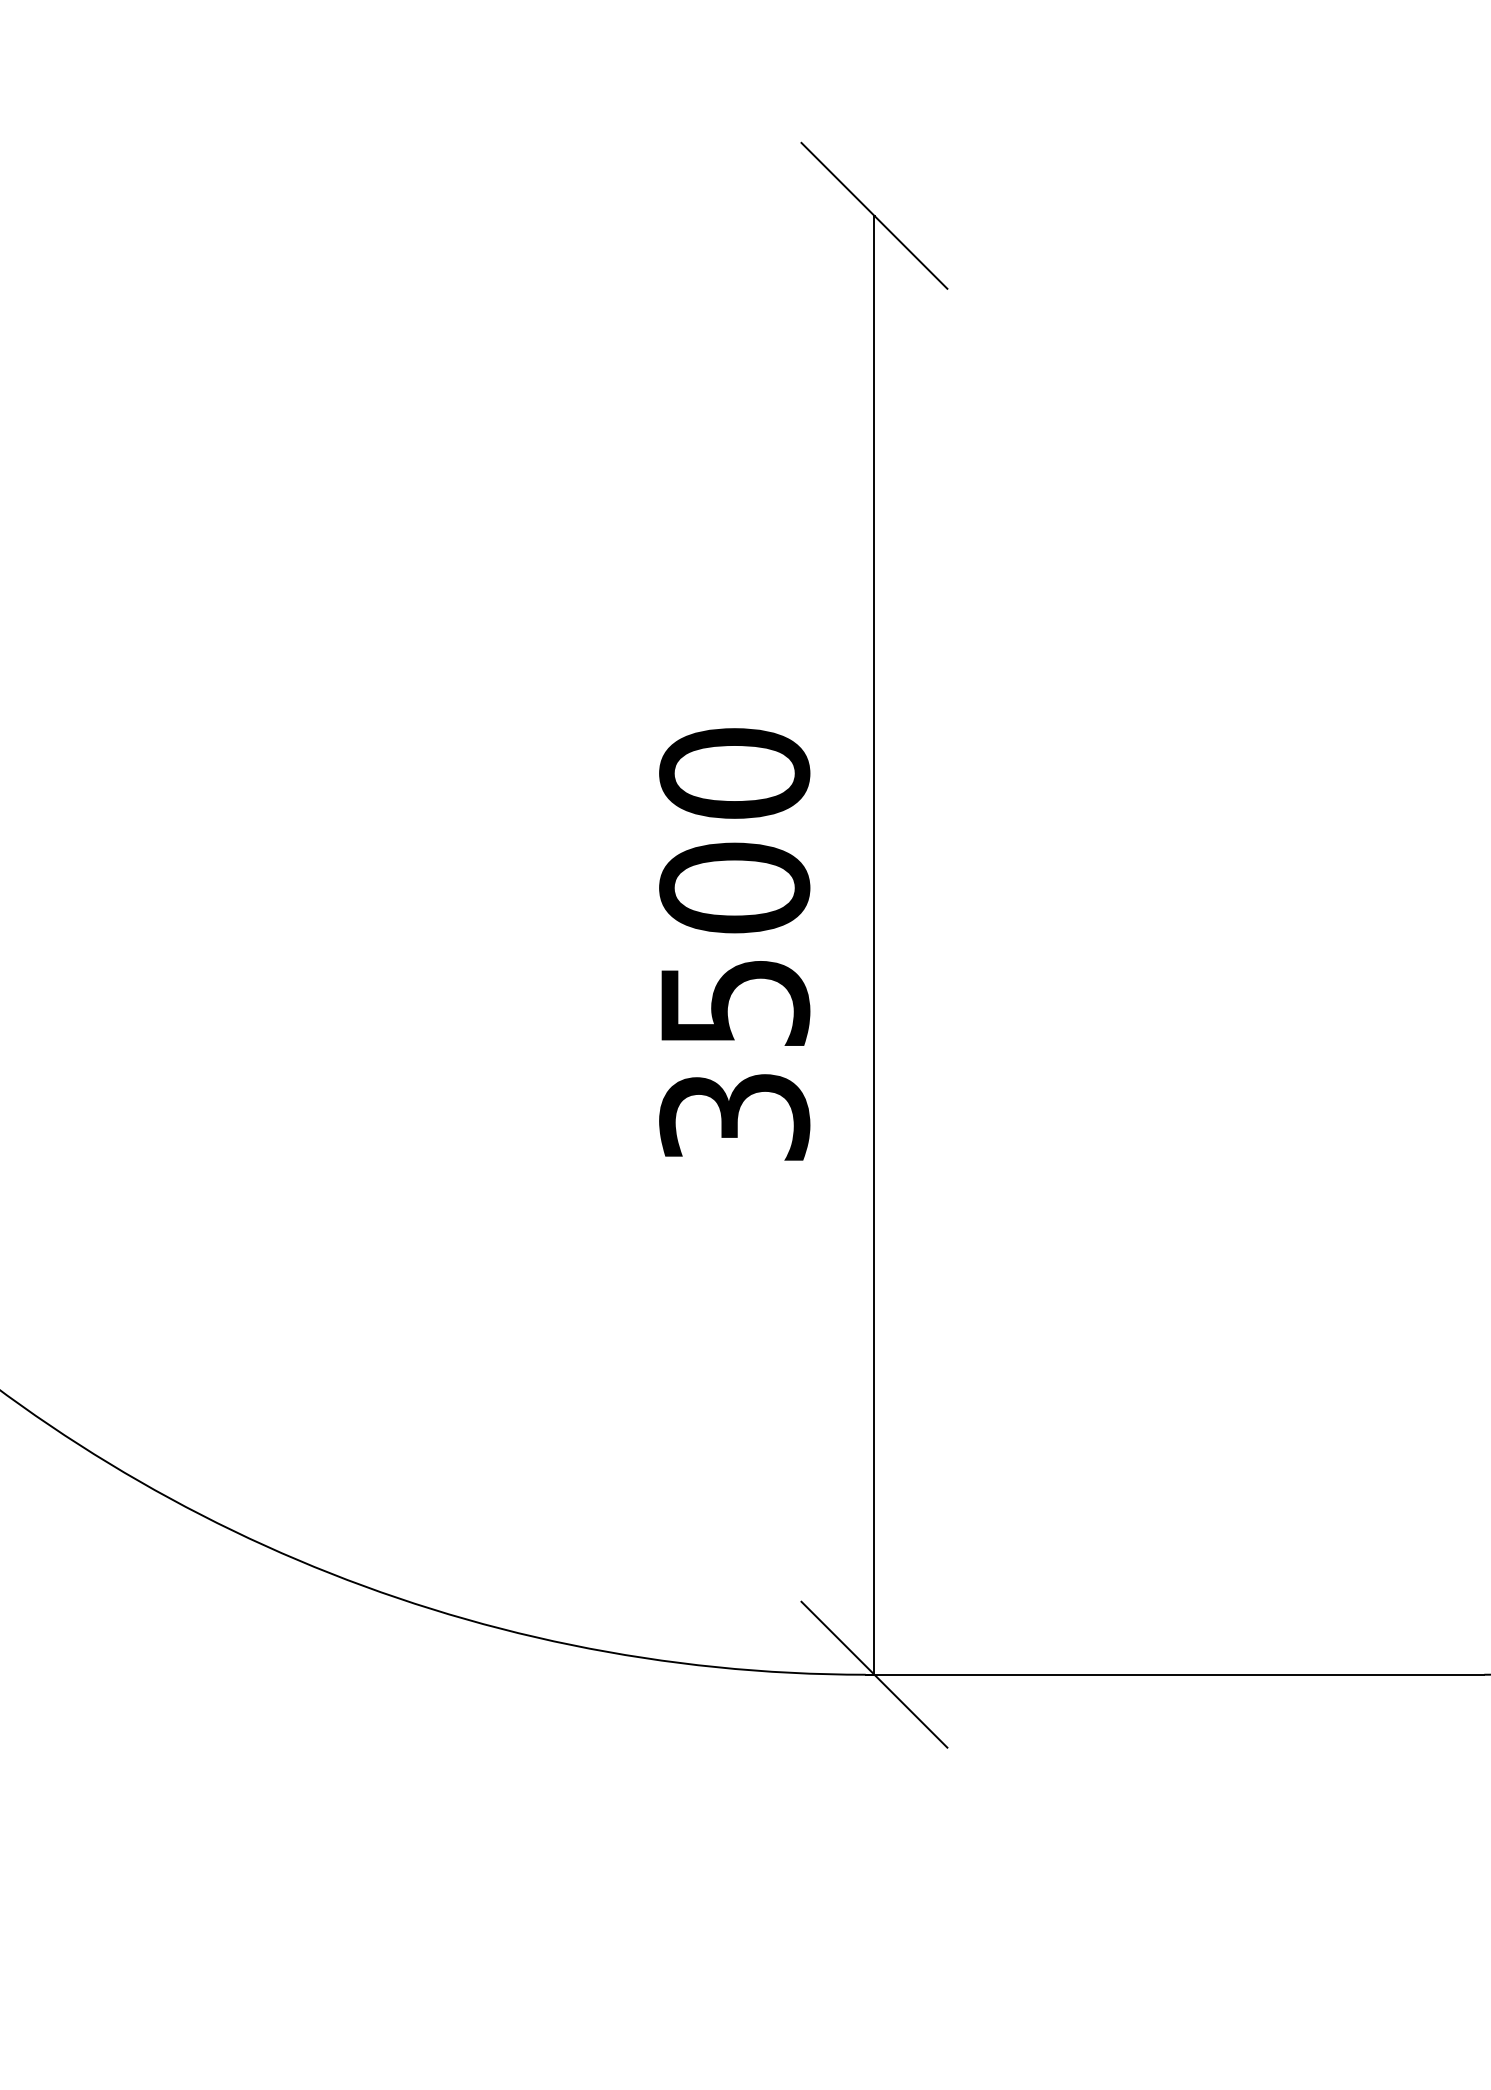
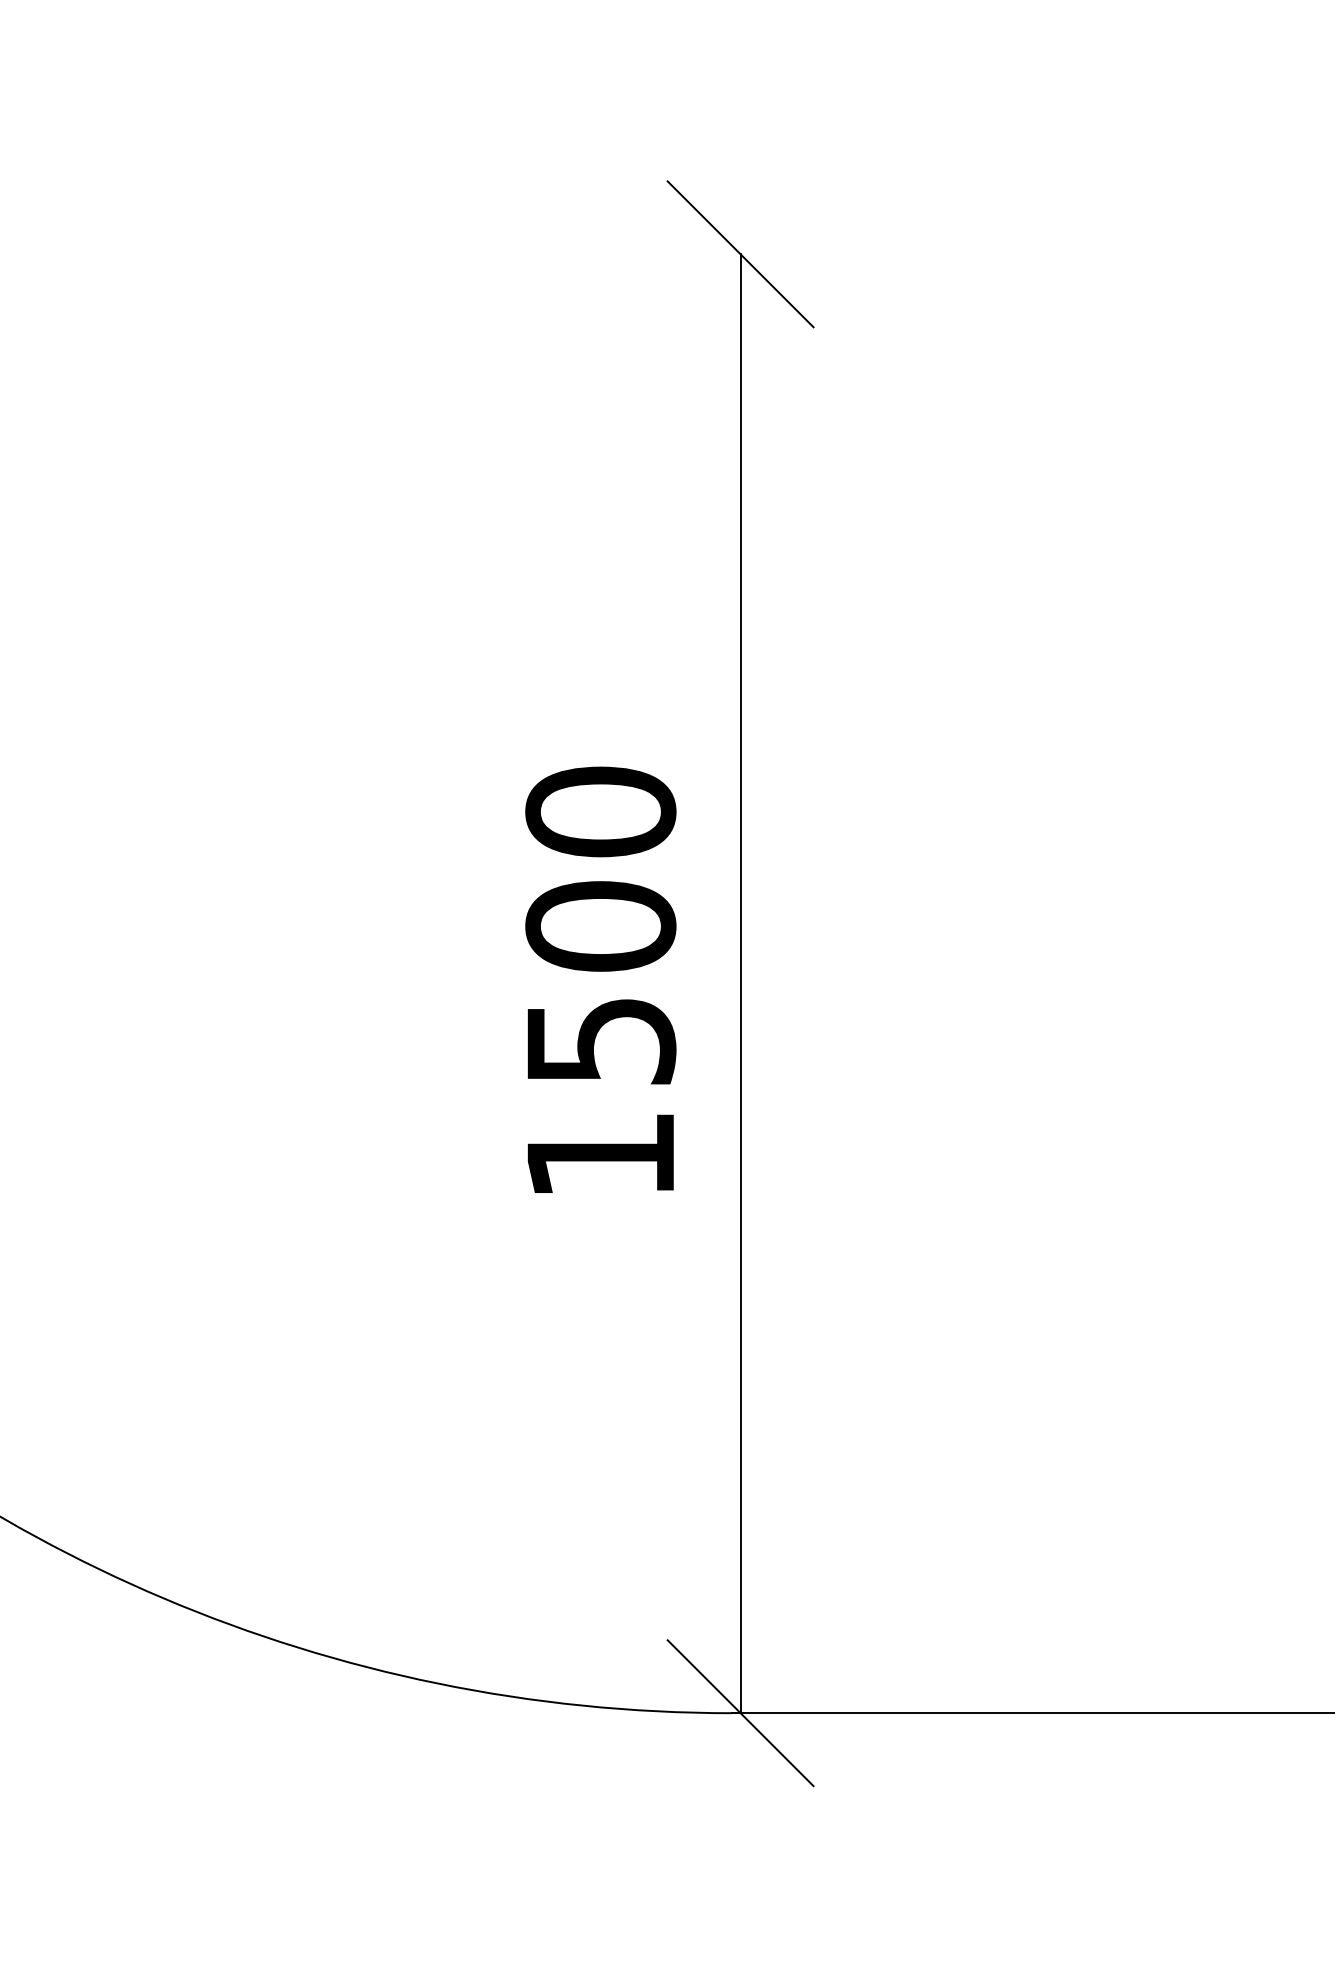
text: (734, 1117) -> (600, 1155), 3500 -> 1500

